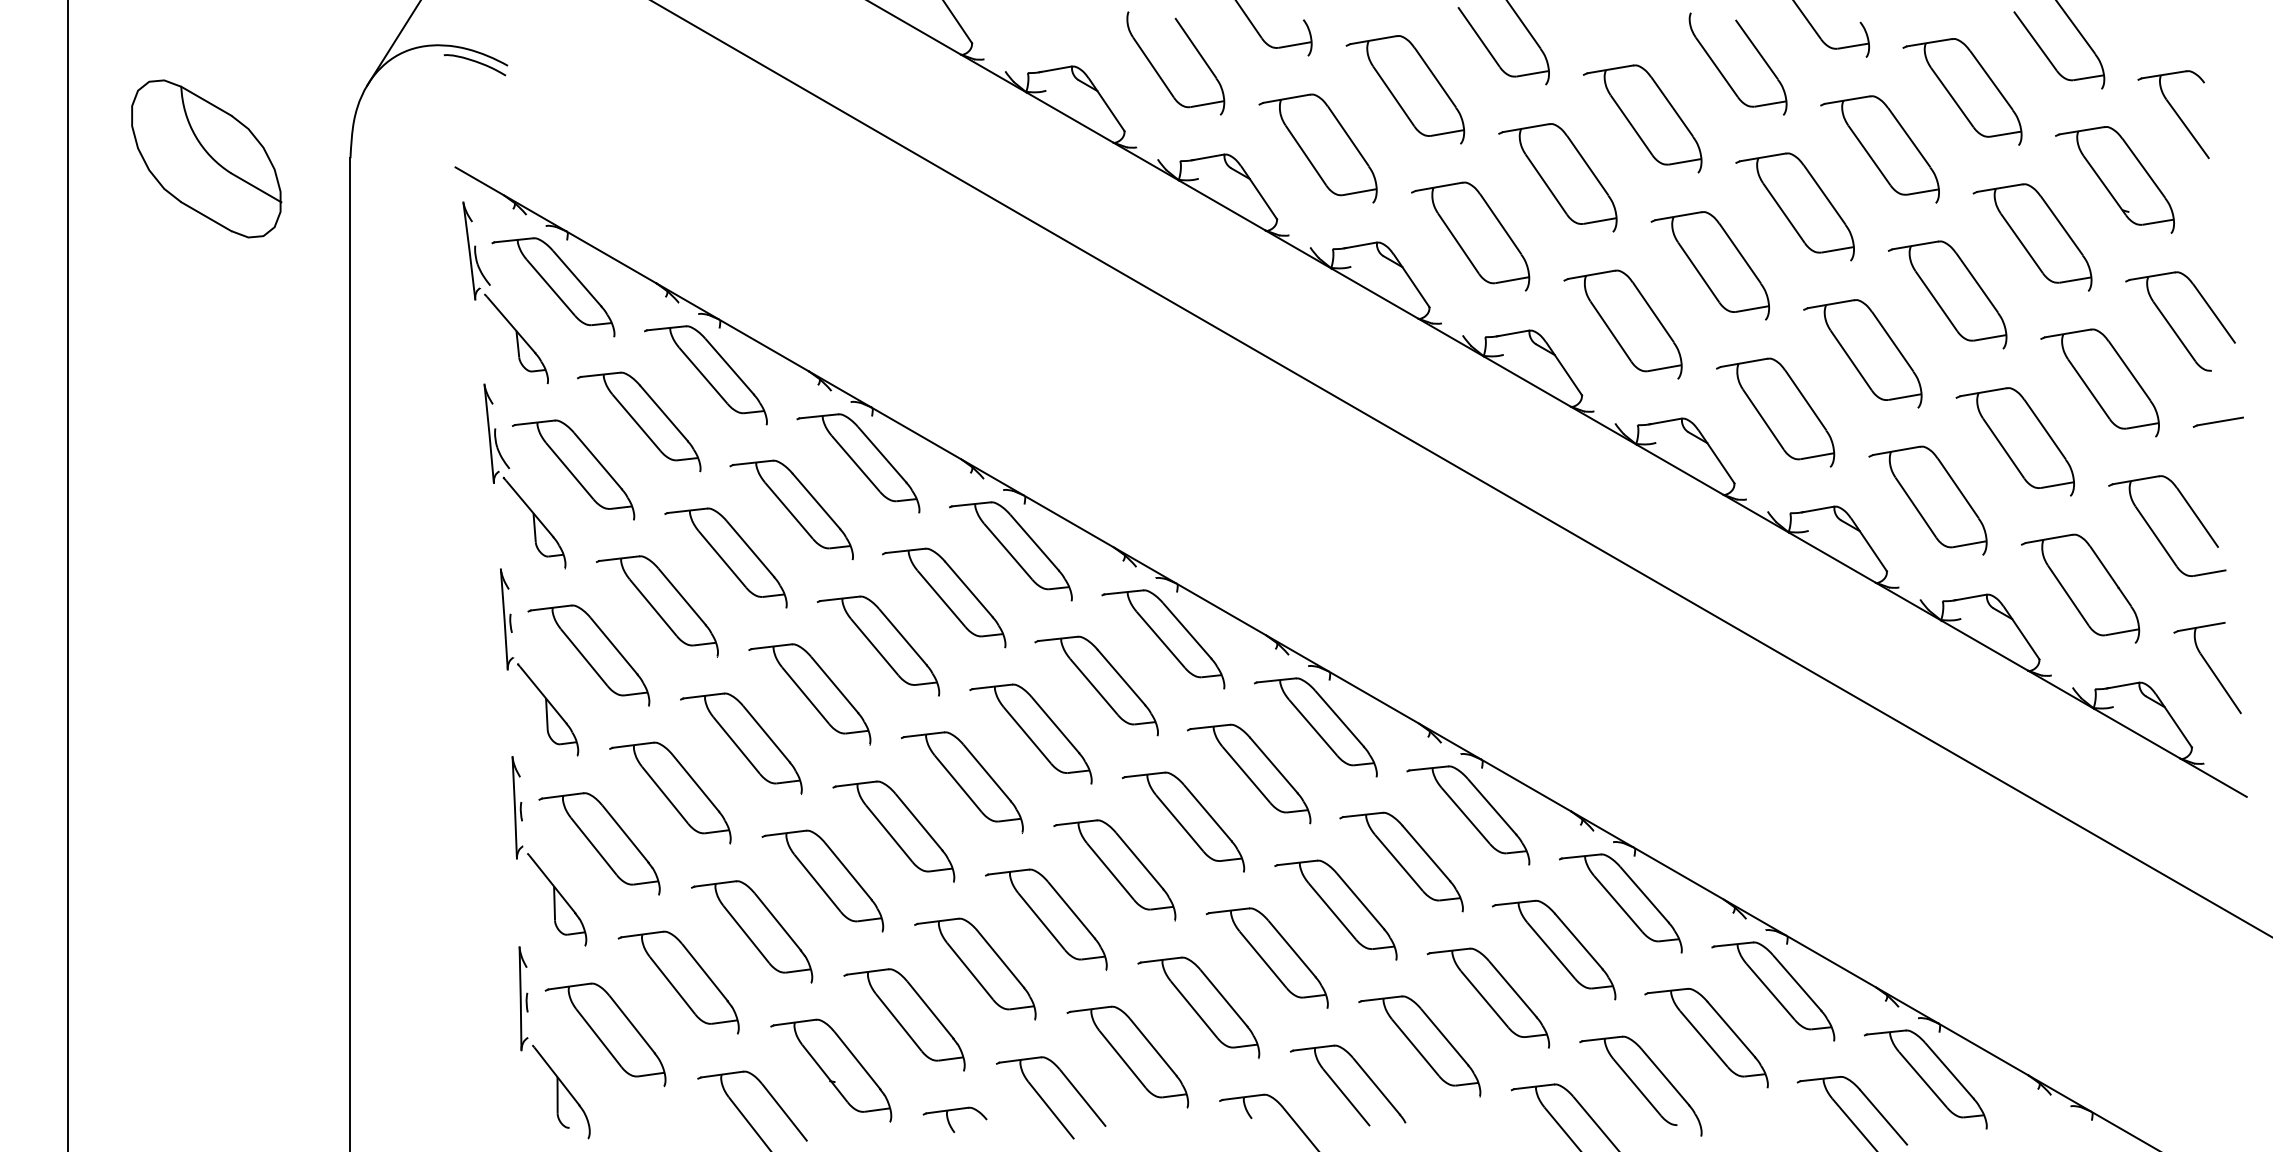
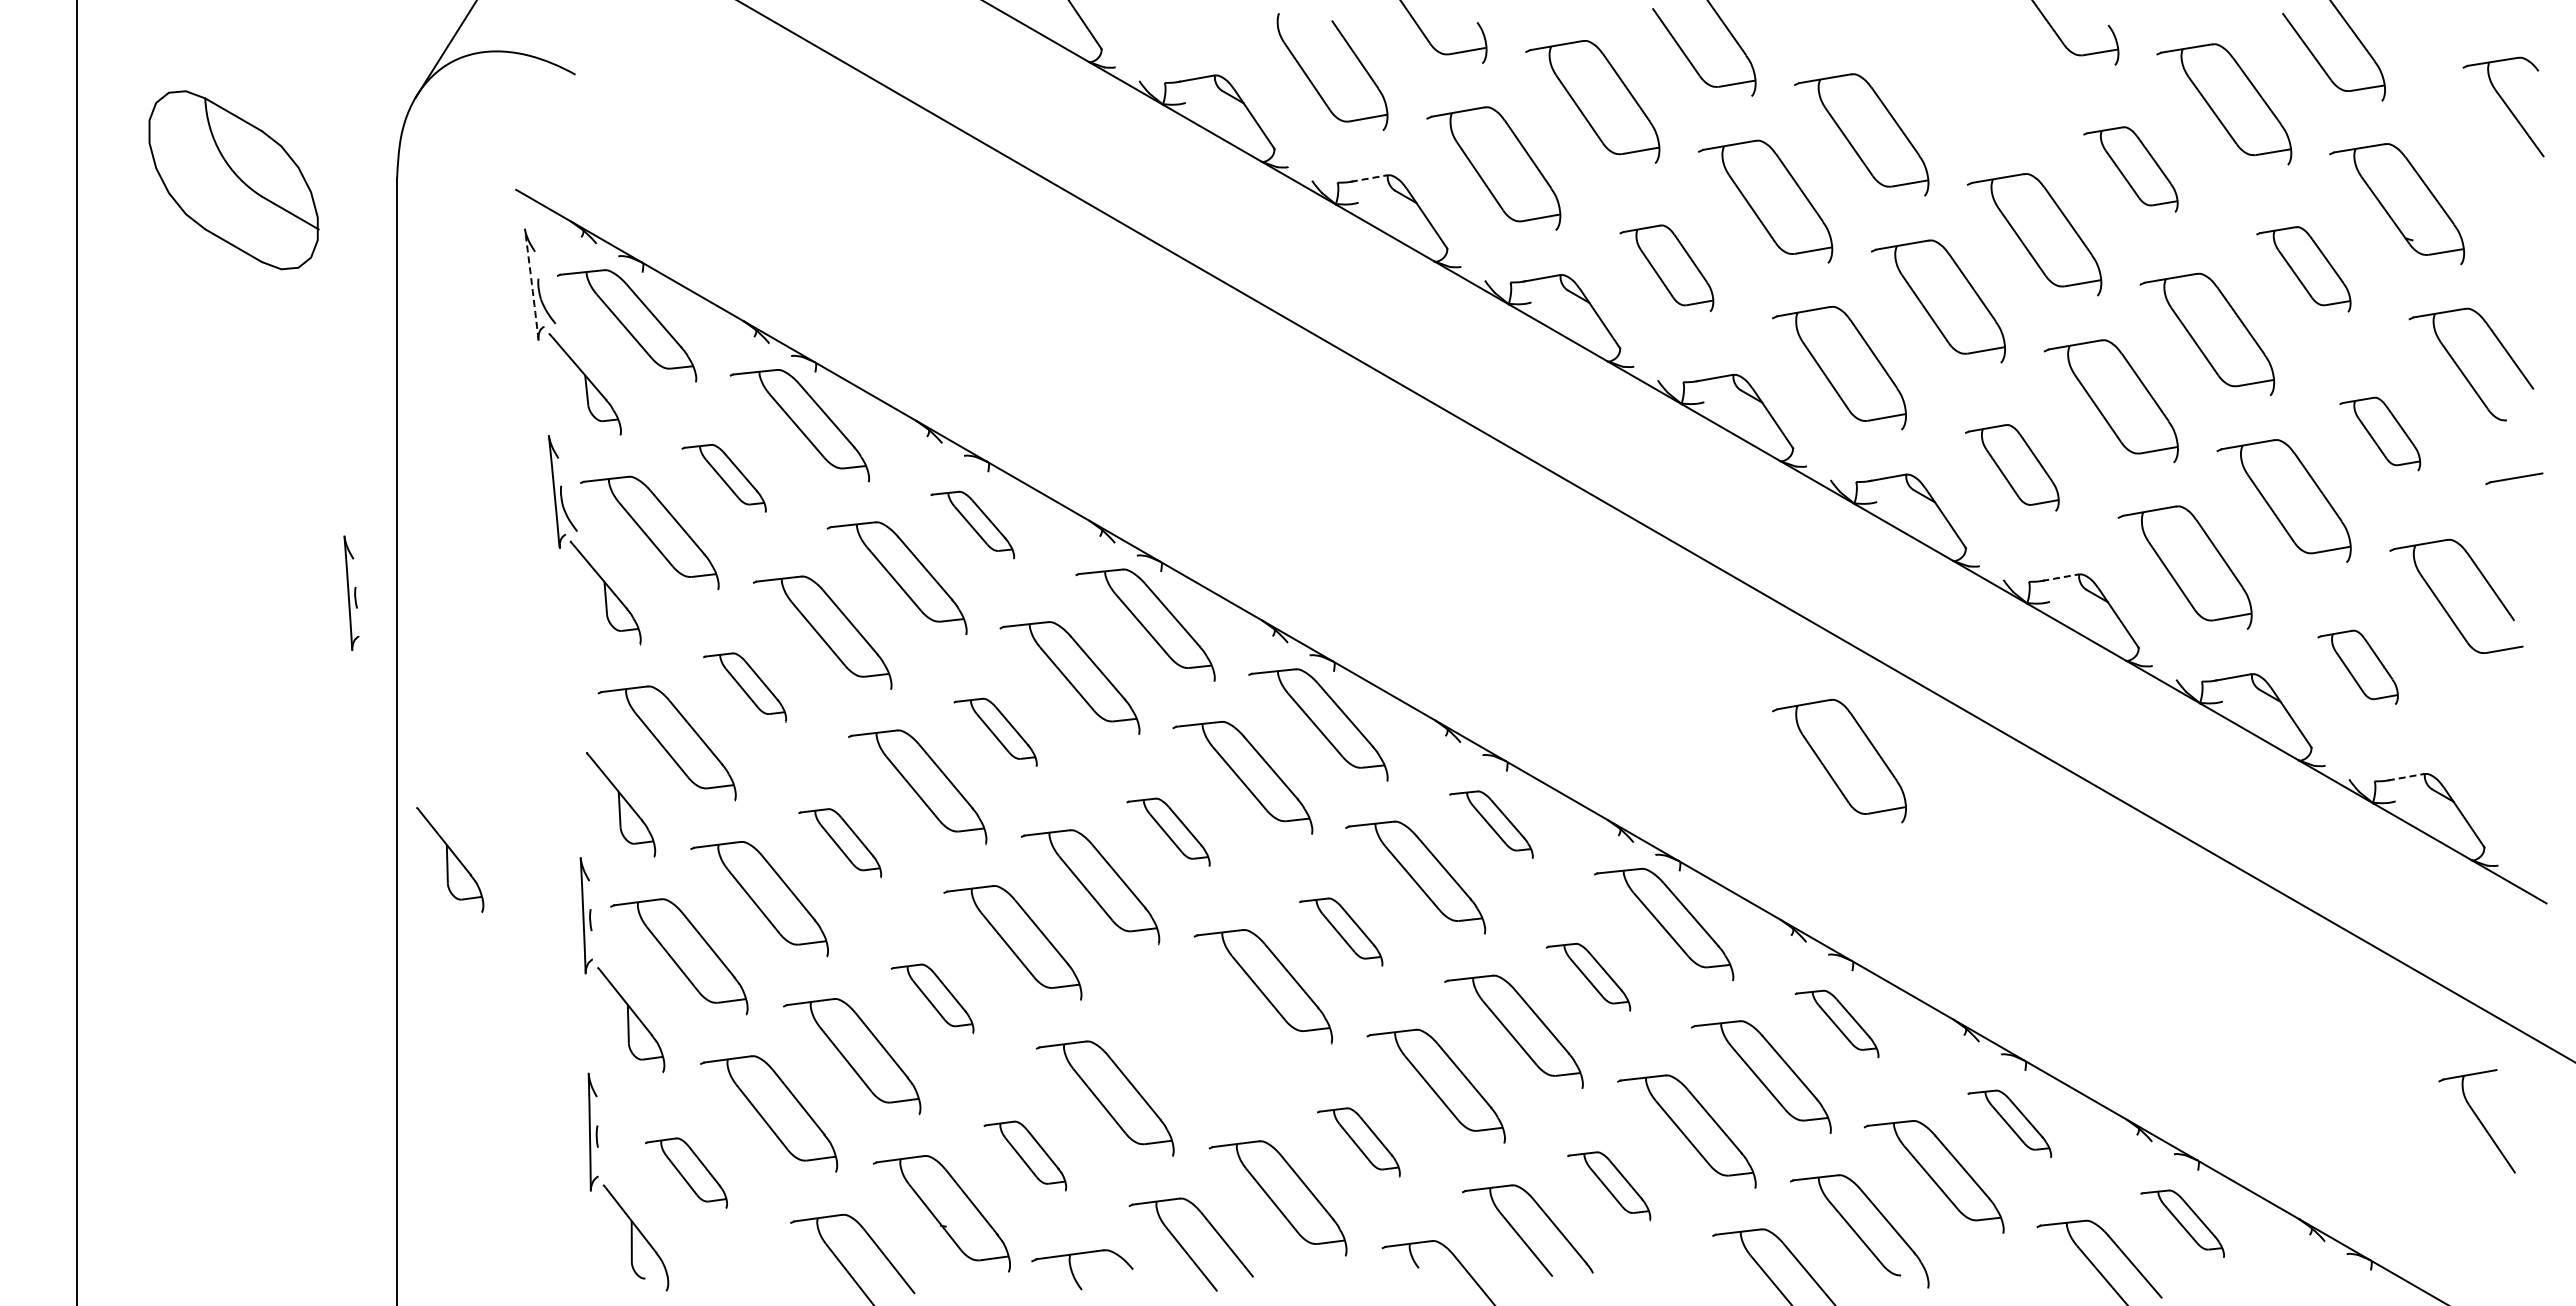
curve: (474, 62) -> (537, 70), removed
part: (1722, 73) -> (1952, 83), removed
part: (2173, 114) -> (2503, 106), moved
part: (1879, 149) -> (2130, 169), size x0.7
line: (1208, 157) -> (1369, 178), solid -> dashed
part: (1470, 236) -> (1666, 268), size x0.7
part: (2032, 237) -> (2303, 269), size x0.7
arc: (469, 250) -> (531, 284), solid -> dashed
part: (2099, 382) -> (2379, 433), size x0.6
part: (1774, 412) -> (2011, 467), size x0.7
part: (638, 422) -> (723, 478), size x0.6
part: (858, 462) -> (972, 524), size x0.6
line: (1817, 509) -> (2060, 577), solid -> dashed
part: (2080, 588) -> (2357, 667), size x0.6
part: (657, 606) -> (744, 687), size x0.6
part: (507, 618) -> (351, 592), moved
part: (878, 646) -> (995, 732), size x0.6
part: (2207, 668) -> (2476, 1121), moved
part: (1623, 671) -> (1839, 761), added
line: (2123, 685) -> (2406, 777), solid -> dashed
part: (1316, 727) -> (1491, 824), size x0.6
part: (1031, 734) -> (1168, 832), size x0.6
part: (740, 744) -> (839, 843), size x0.6
part: (397, 759) -> (450, 860), added
part: (1182, 822) -> (1340, 932), size x0.6
part: (1401, 862) -> (1588, 977), size x0.6
part: (822, 880) -> (932, 998), size x0.6
part: (1620, 902) -> (1836, 1023), size x0.6
part: (1046, 919) -> (1185, 1042), removed
part: (1773, 991) -> (2009, 1123), size x0.6
part: (1198, 1007) -> (1358, 1142), size x0.6
part: (904, 1019) -> (1025, 1155), size x0.6
part: (605, 1035) -> (686, 1173), size x0.6
part: (1419, 1046) -> (1608, 1186), size x0.6
part: (1925, 1079) -> (2182, 1223), size x0.6
part: (954, 1119) -> (1081, 1269), size x1.4

